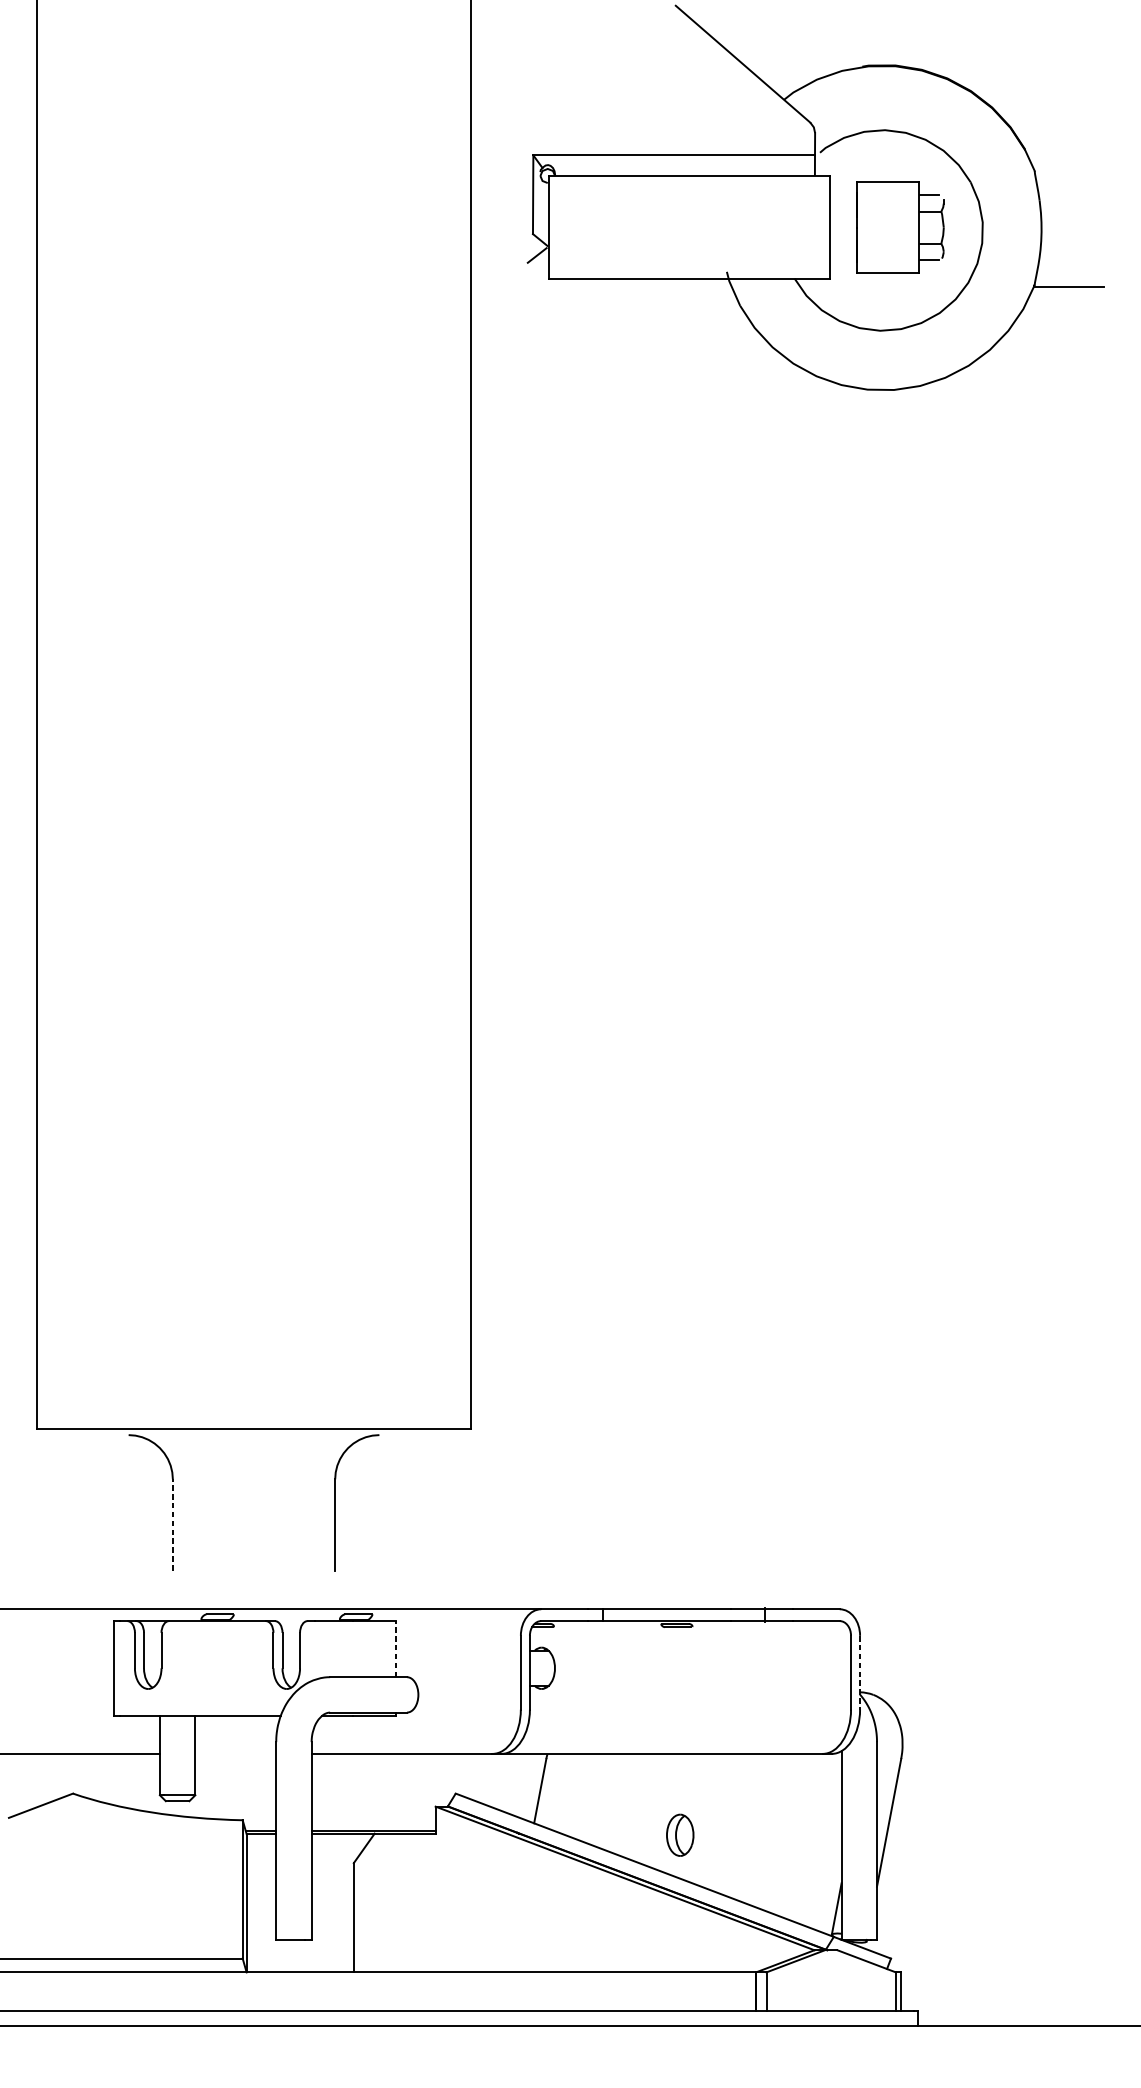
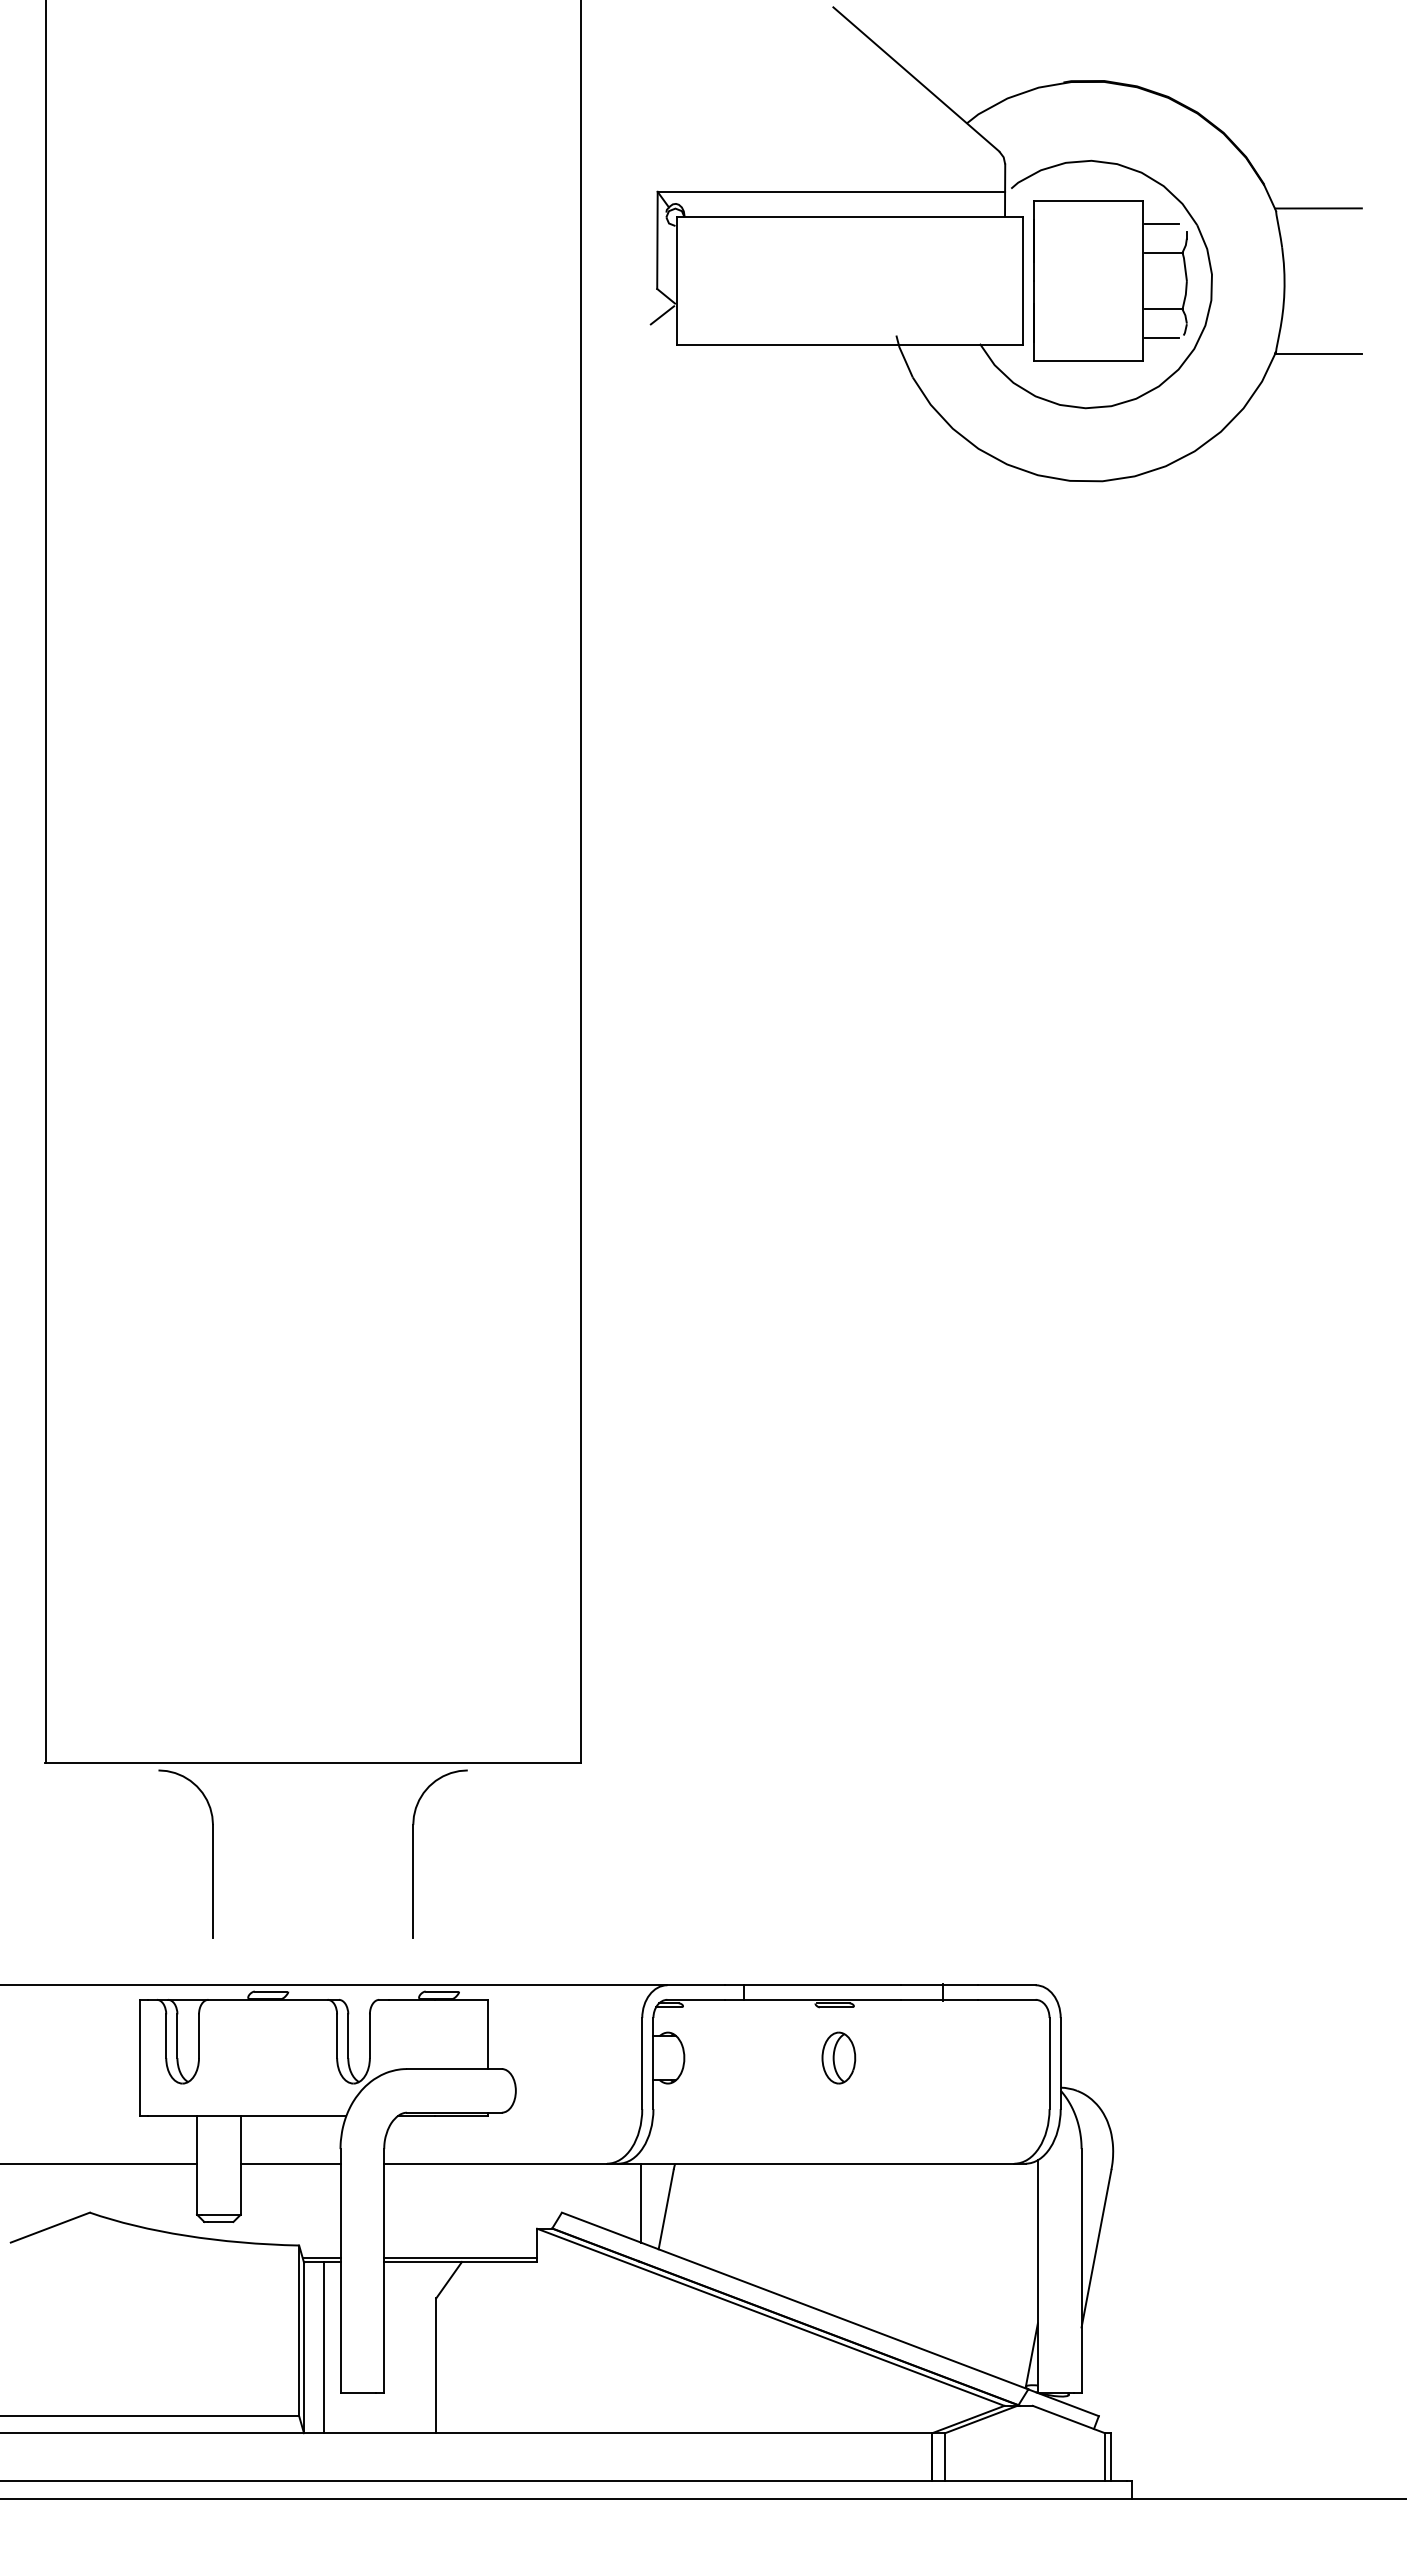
line: (1069, 168) -> (1318, 208), added
part: (900, 227) -> (1110, 280), size x1.43
line: (173, 1524) -> (213, 1880), dashed -> solid
line: (395, 1649) -> (487, 2034), dashed -> solid
line: (859, 1672) -> (1060, 2063), dashed -> solid
line: (235, 1753) -> (290, 2163), added
line: (519, 1785) -> (640, 2202), added
part: (679, 1834) -> (838, 2057), moved
line: (263, 1902) -> (324, 2347), added

